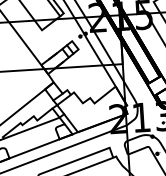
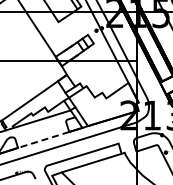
line: (34, 148) -> (43, 139), solid -> dashed

